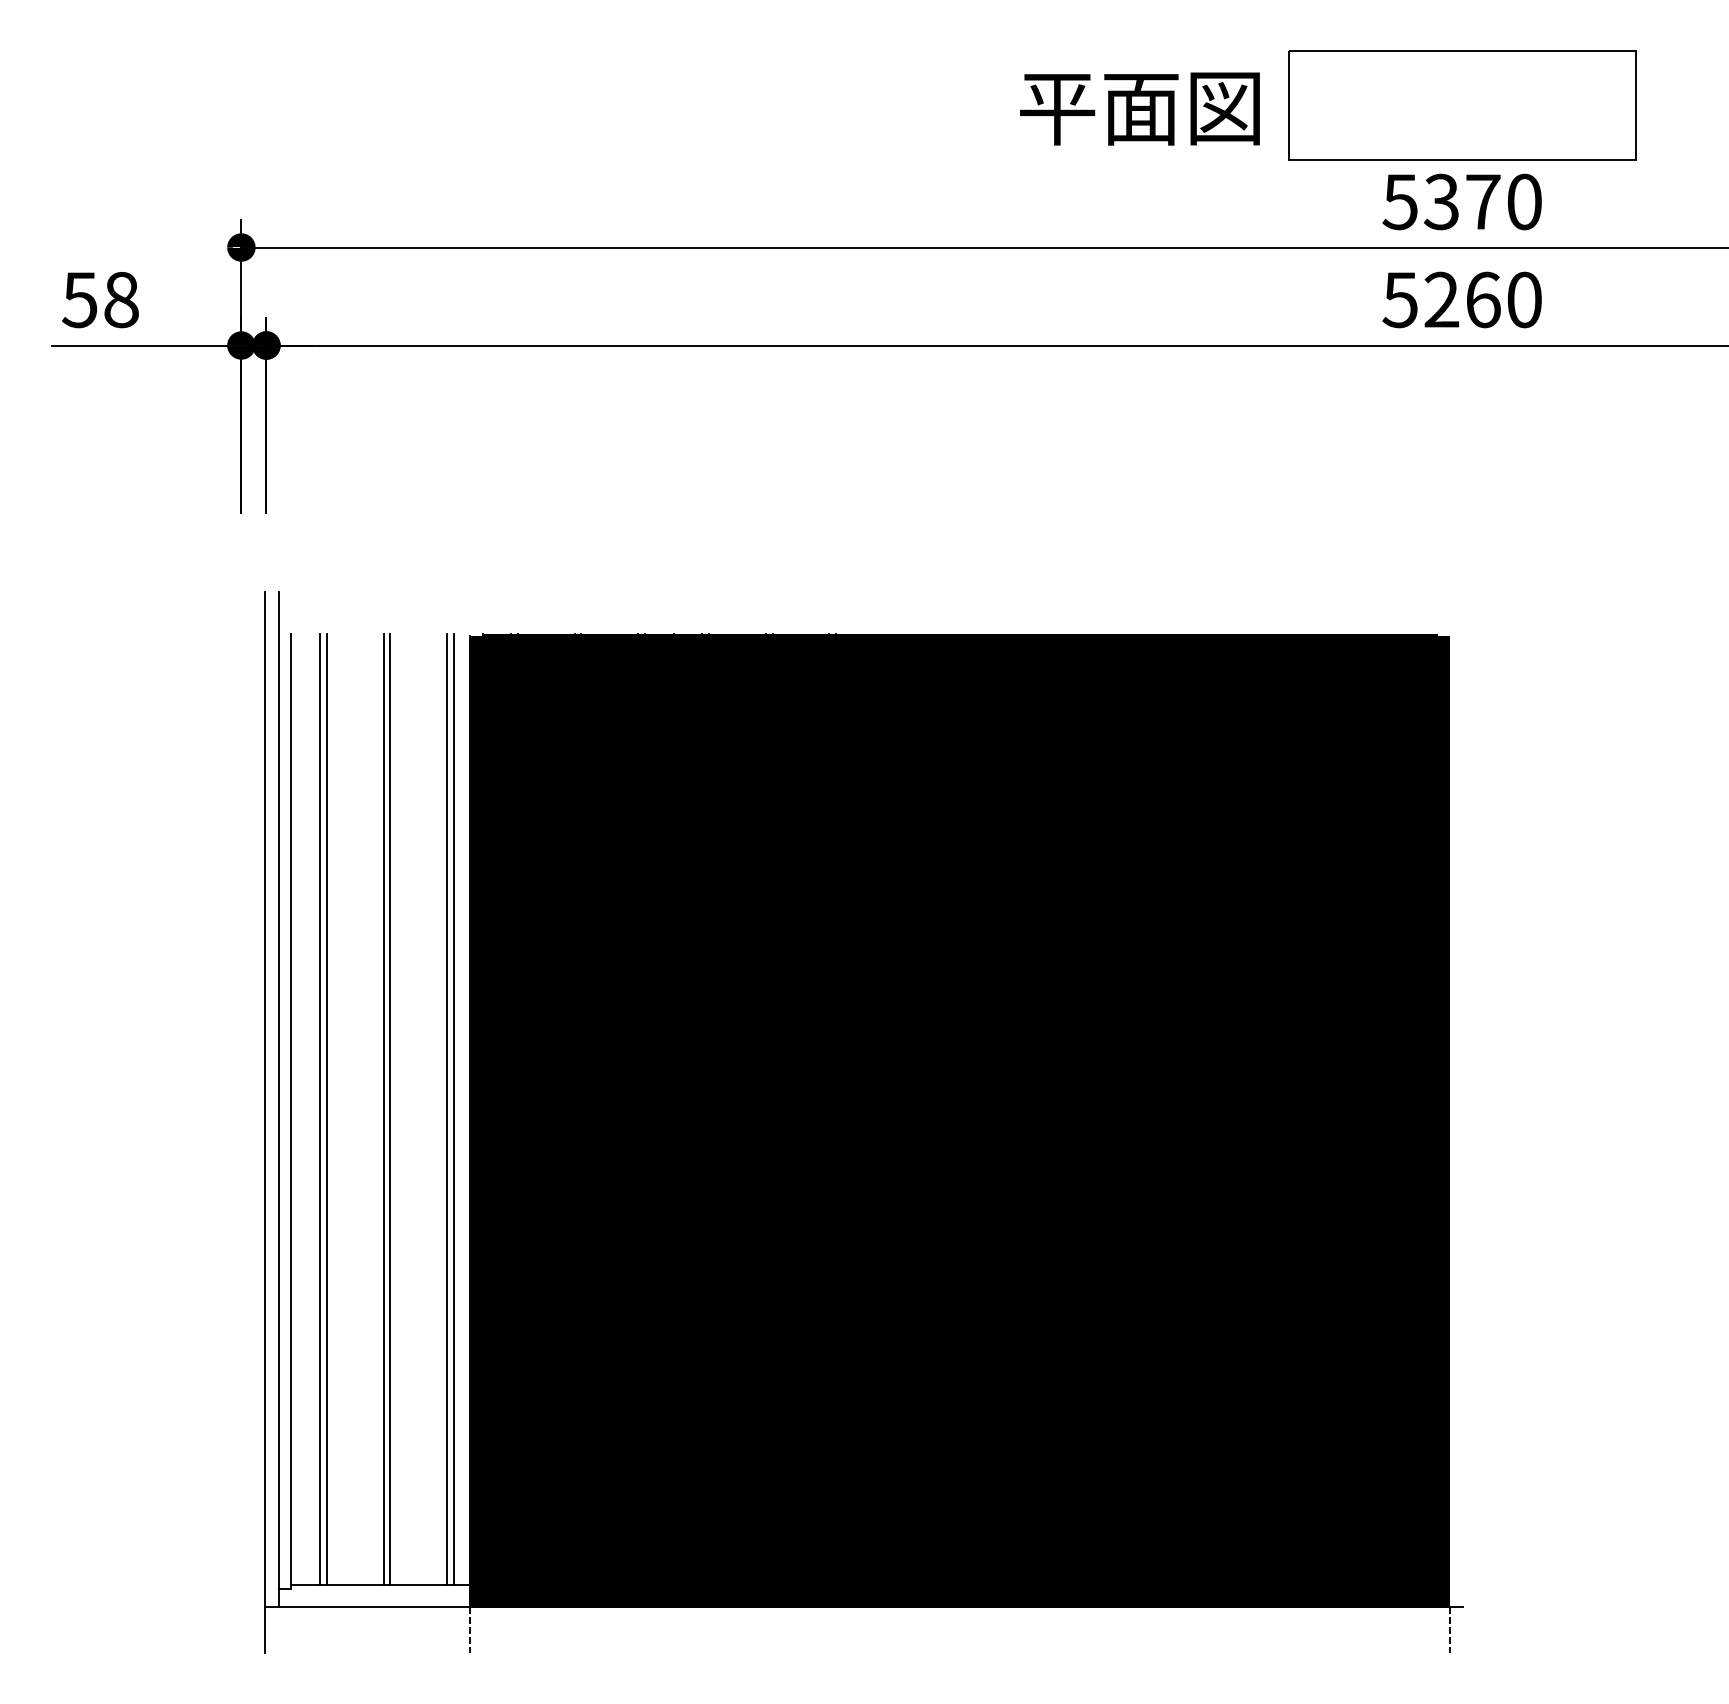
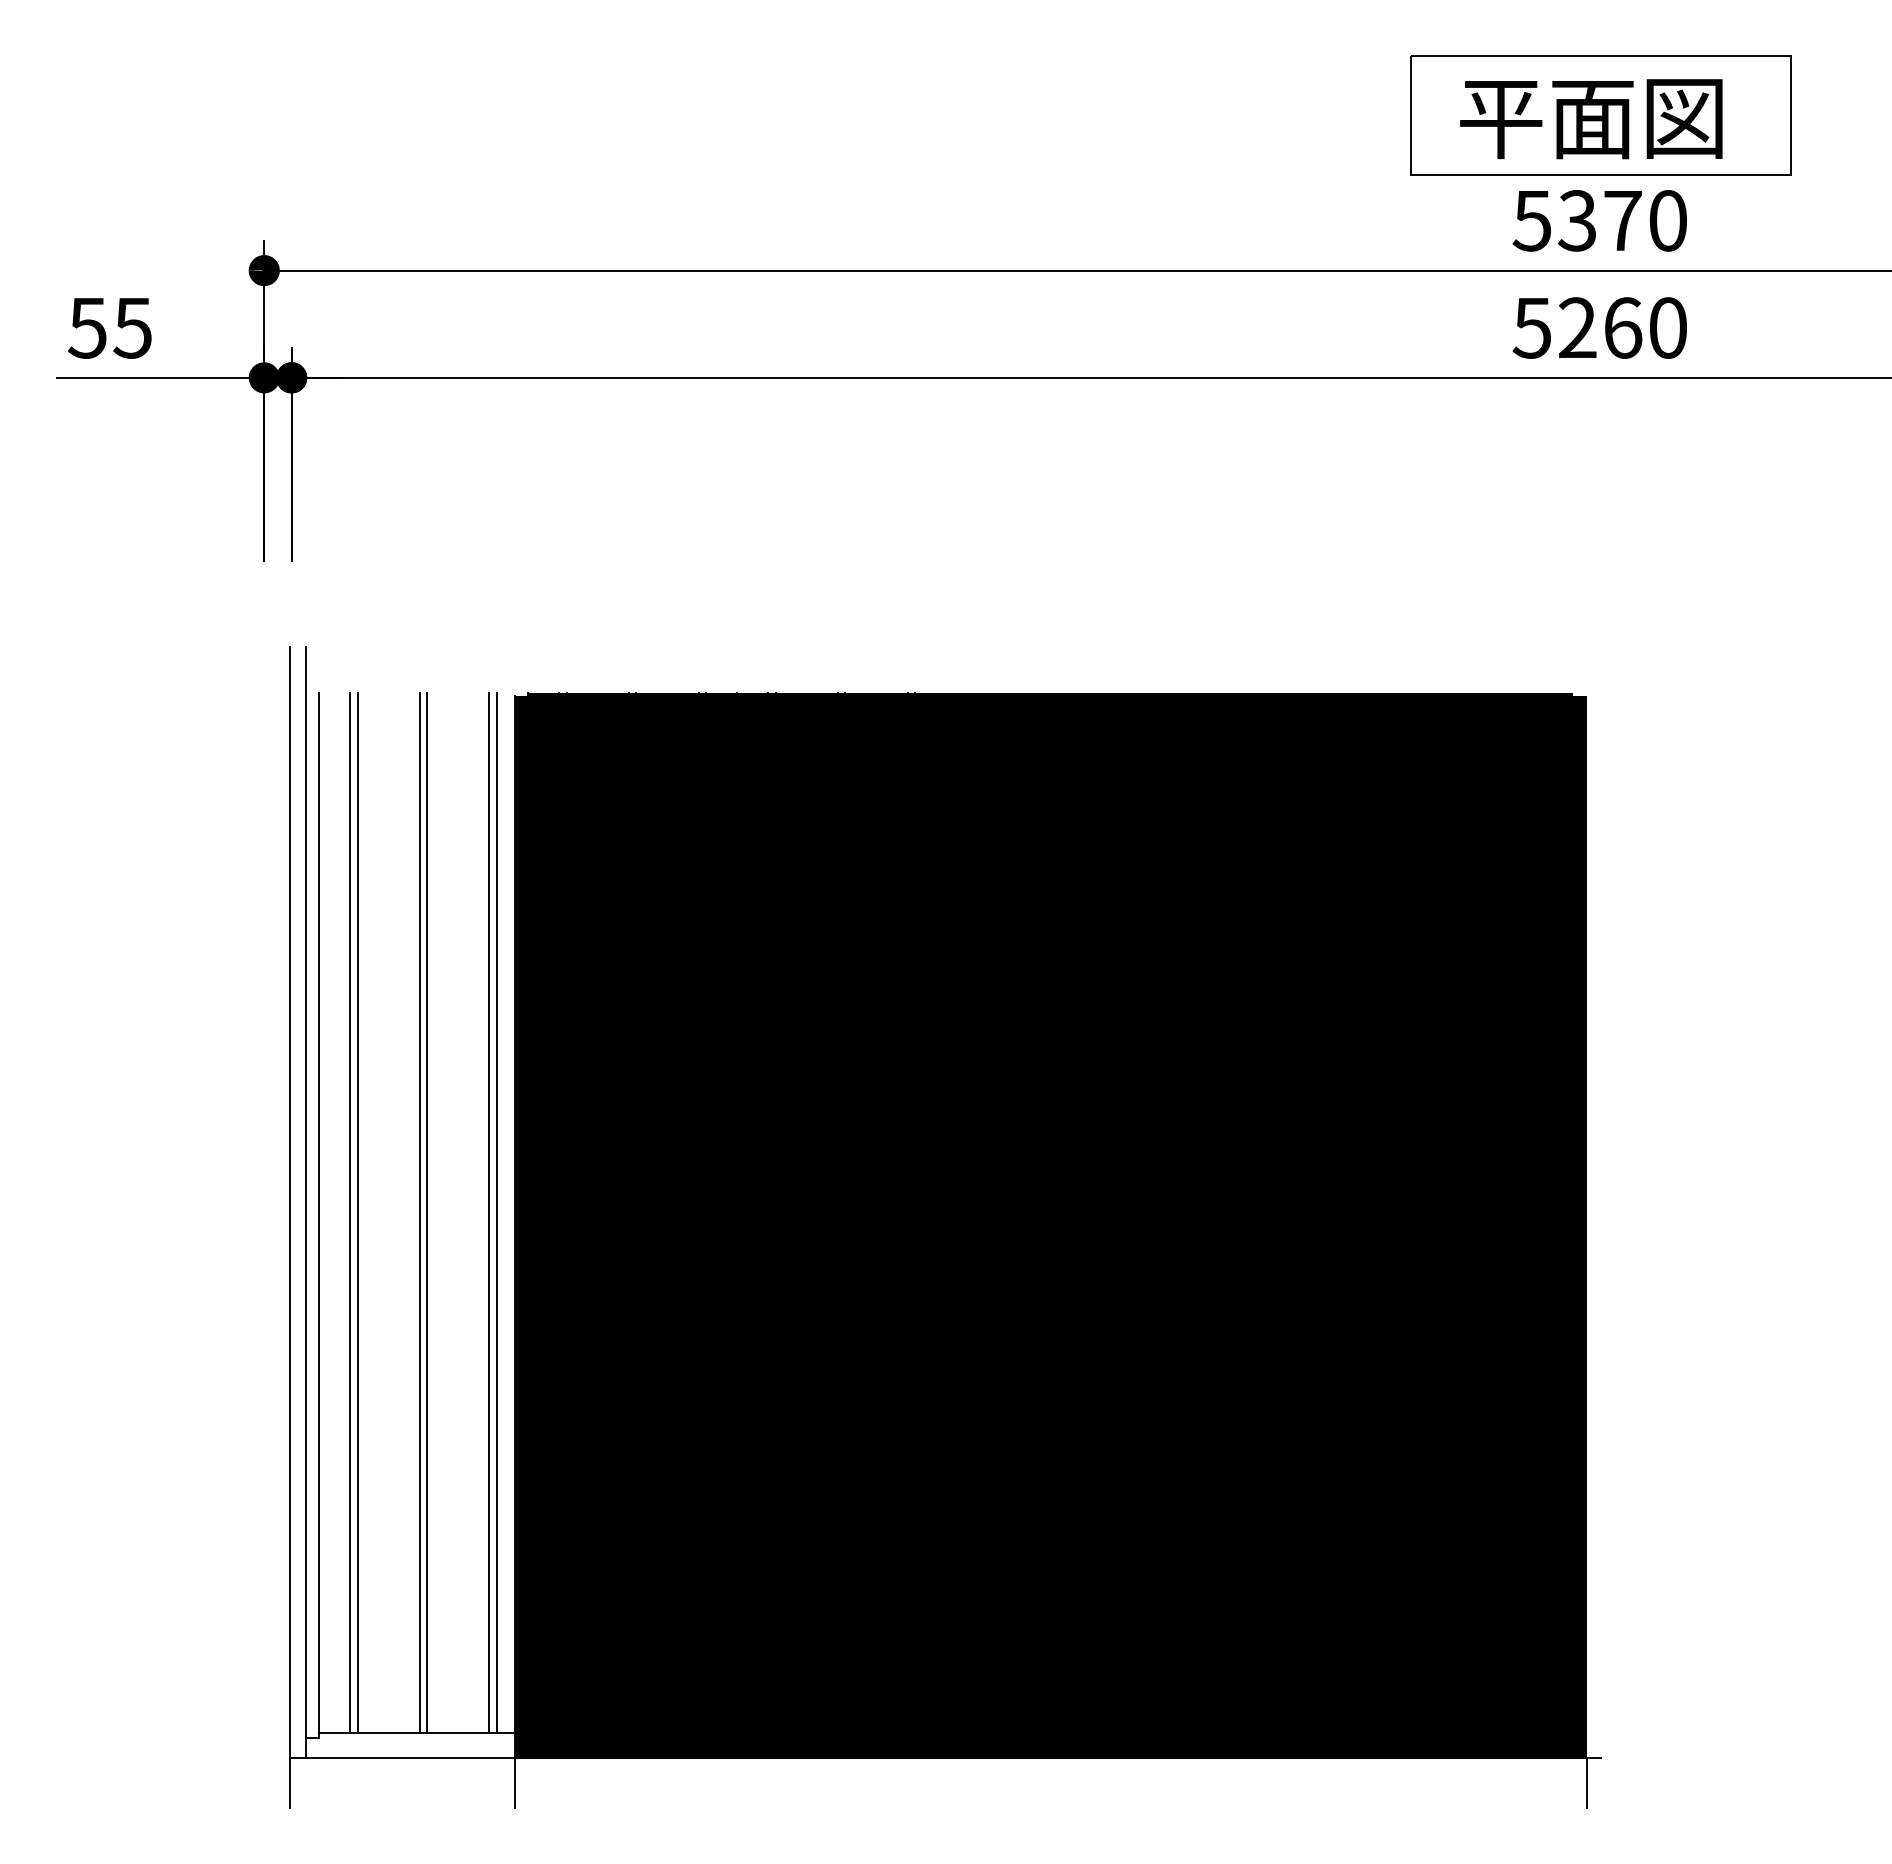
text: (1140, 109) -> (1591, 119), moved
text: (120, 299) -> (132, 327), 58 -> 55
line: (470, 1630) -> (514, 1783), dashed -> solid
line: (1449, 1630) -> (1586, 1783), dashed -> solid

